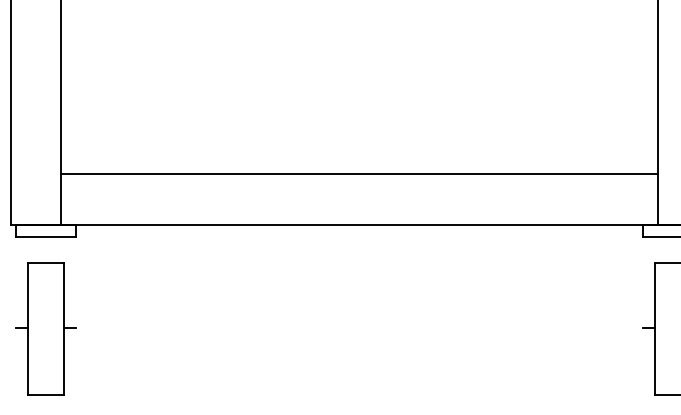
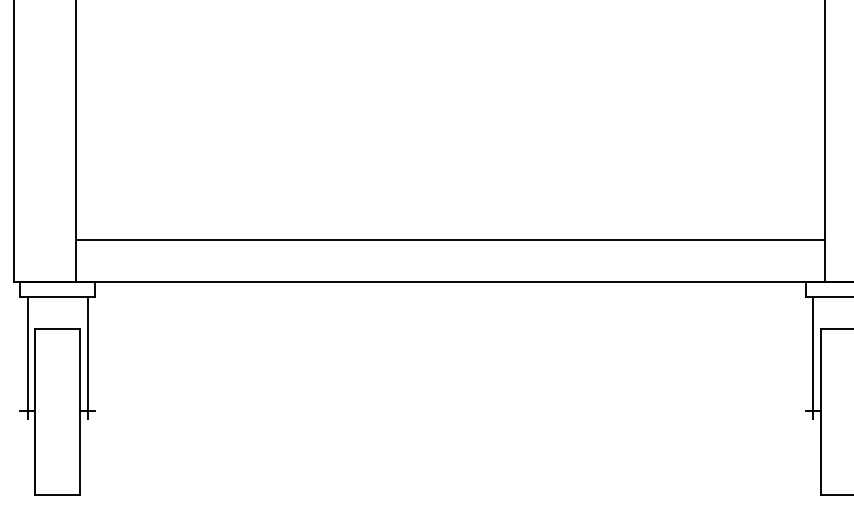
line: (359, 173) -> (450, 239), moved
line: (21, 285) -> (27, 357), added
line: (69, 285) -> (87, 357), added
line: (648, 285) -> (813, 357), added

